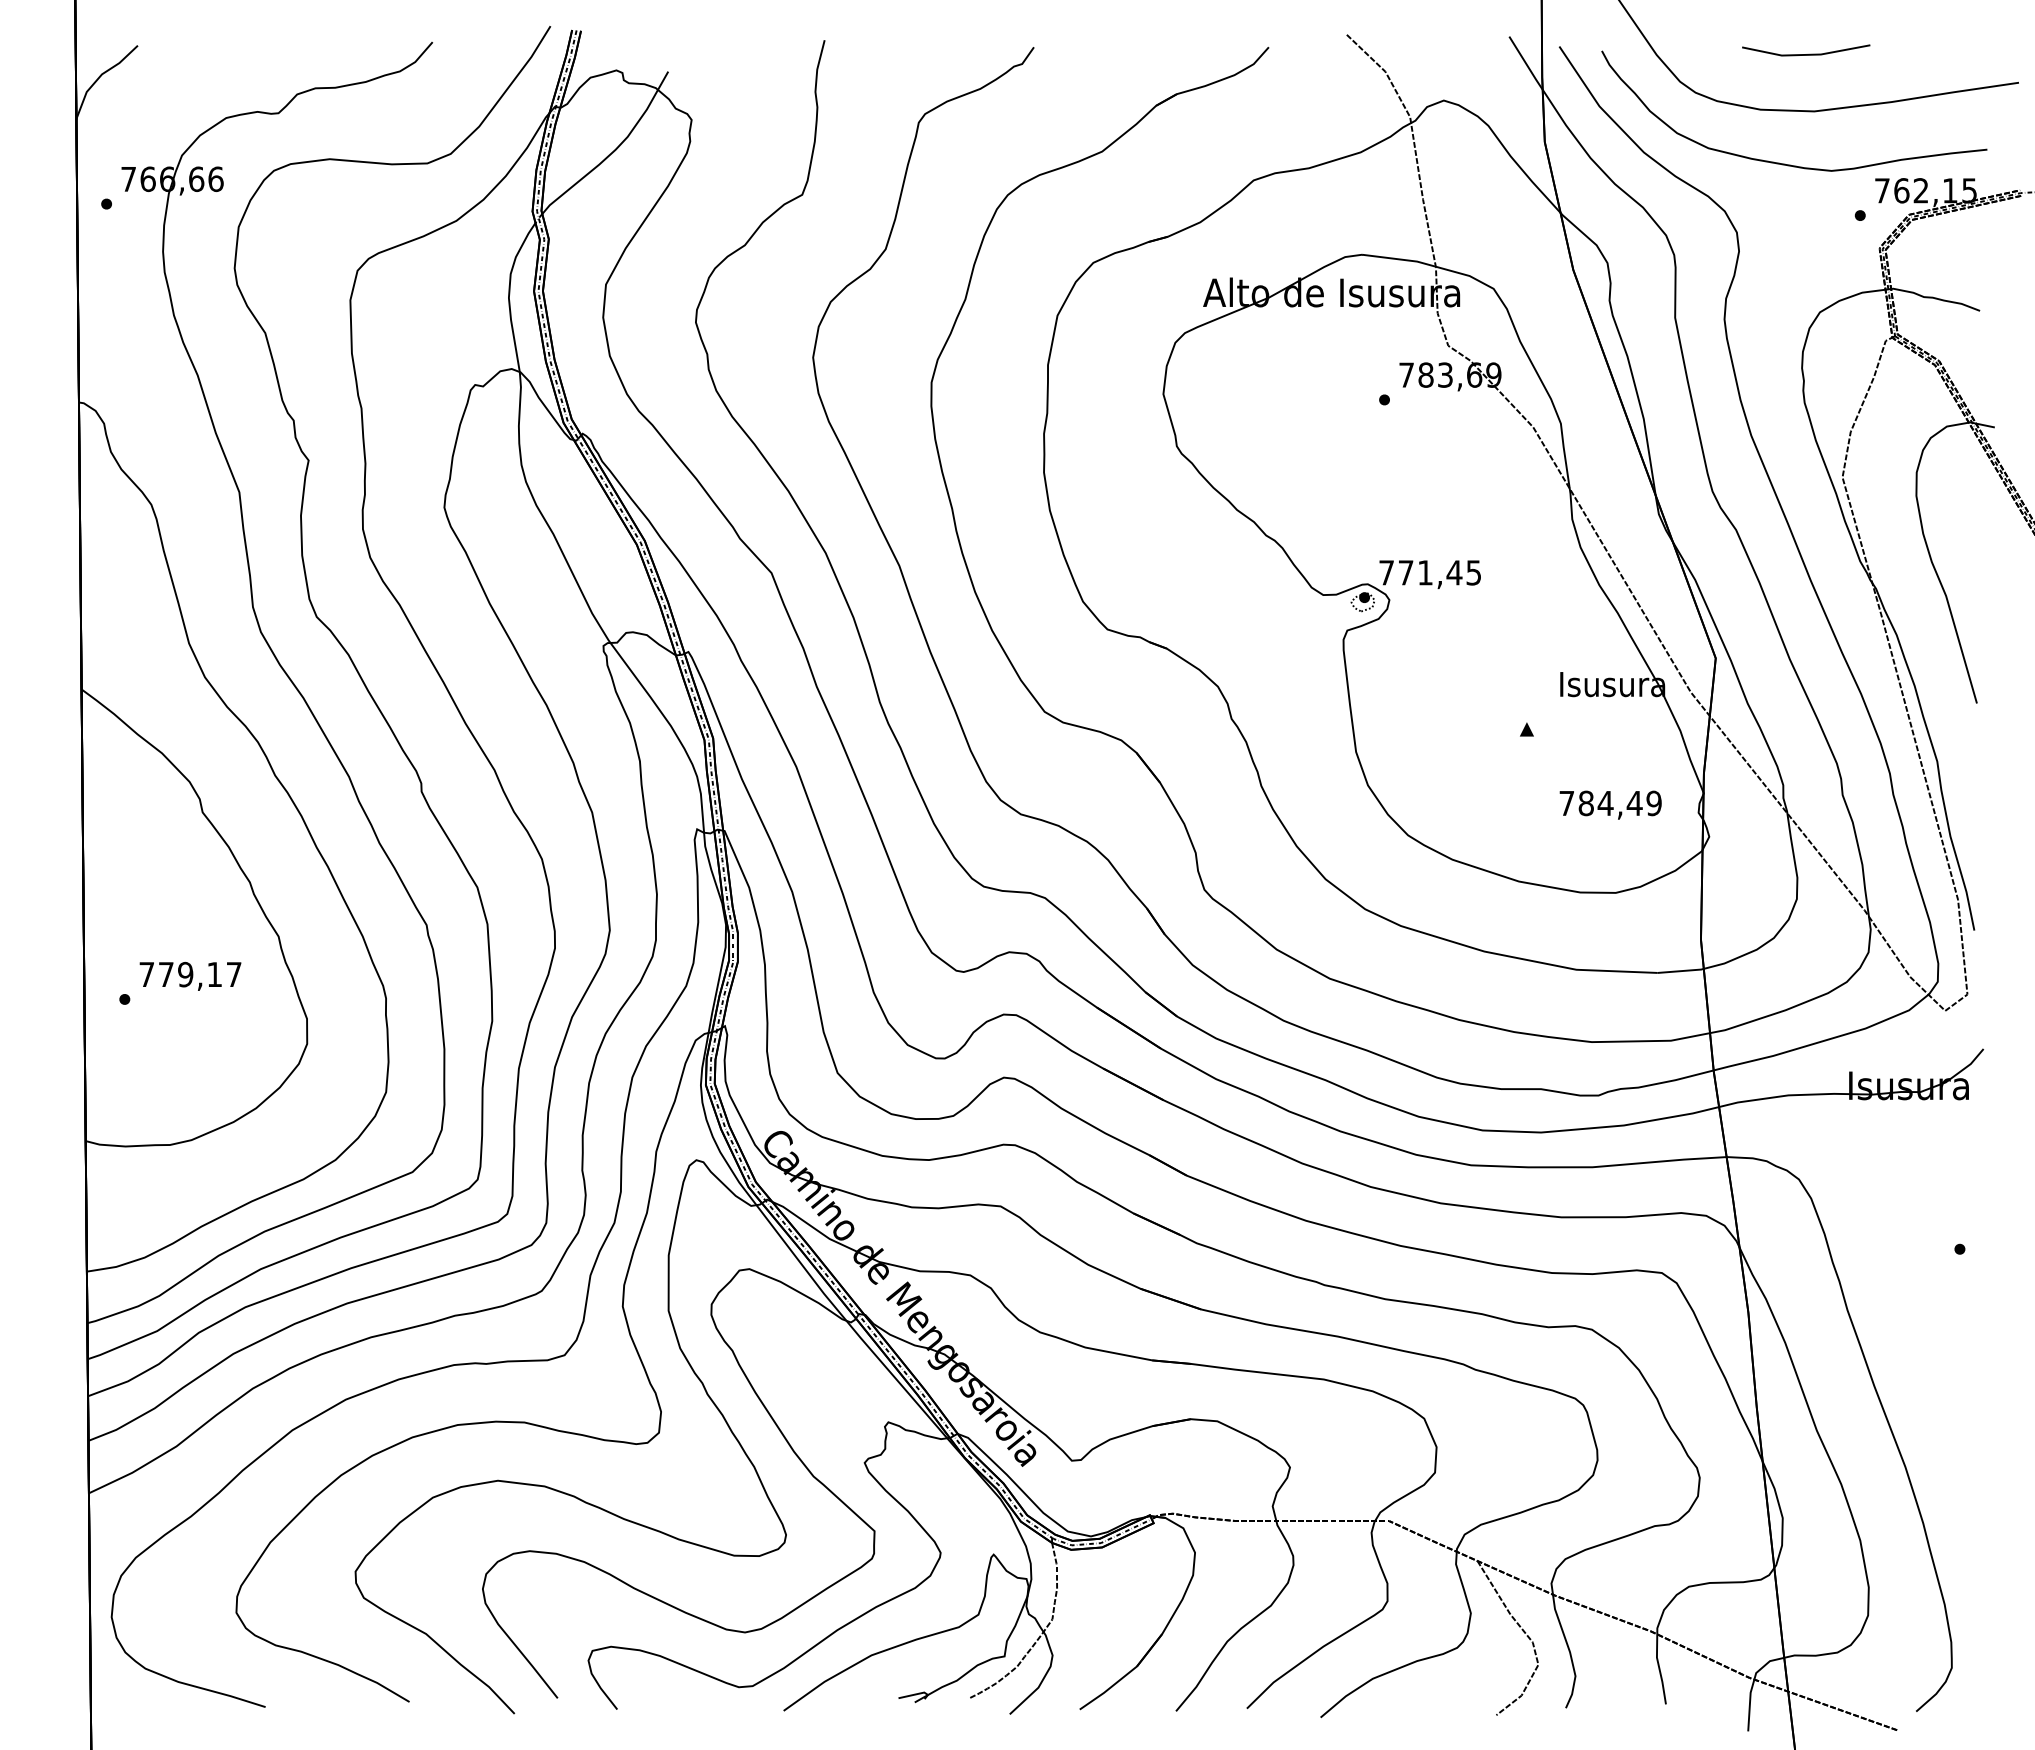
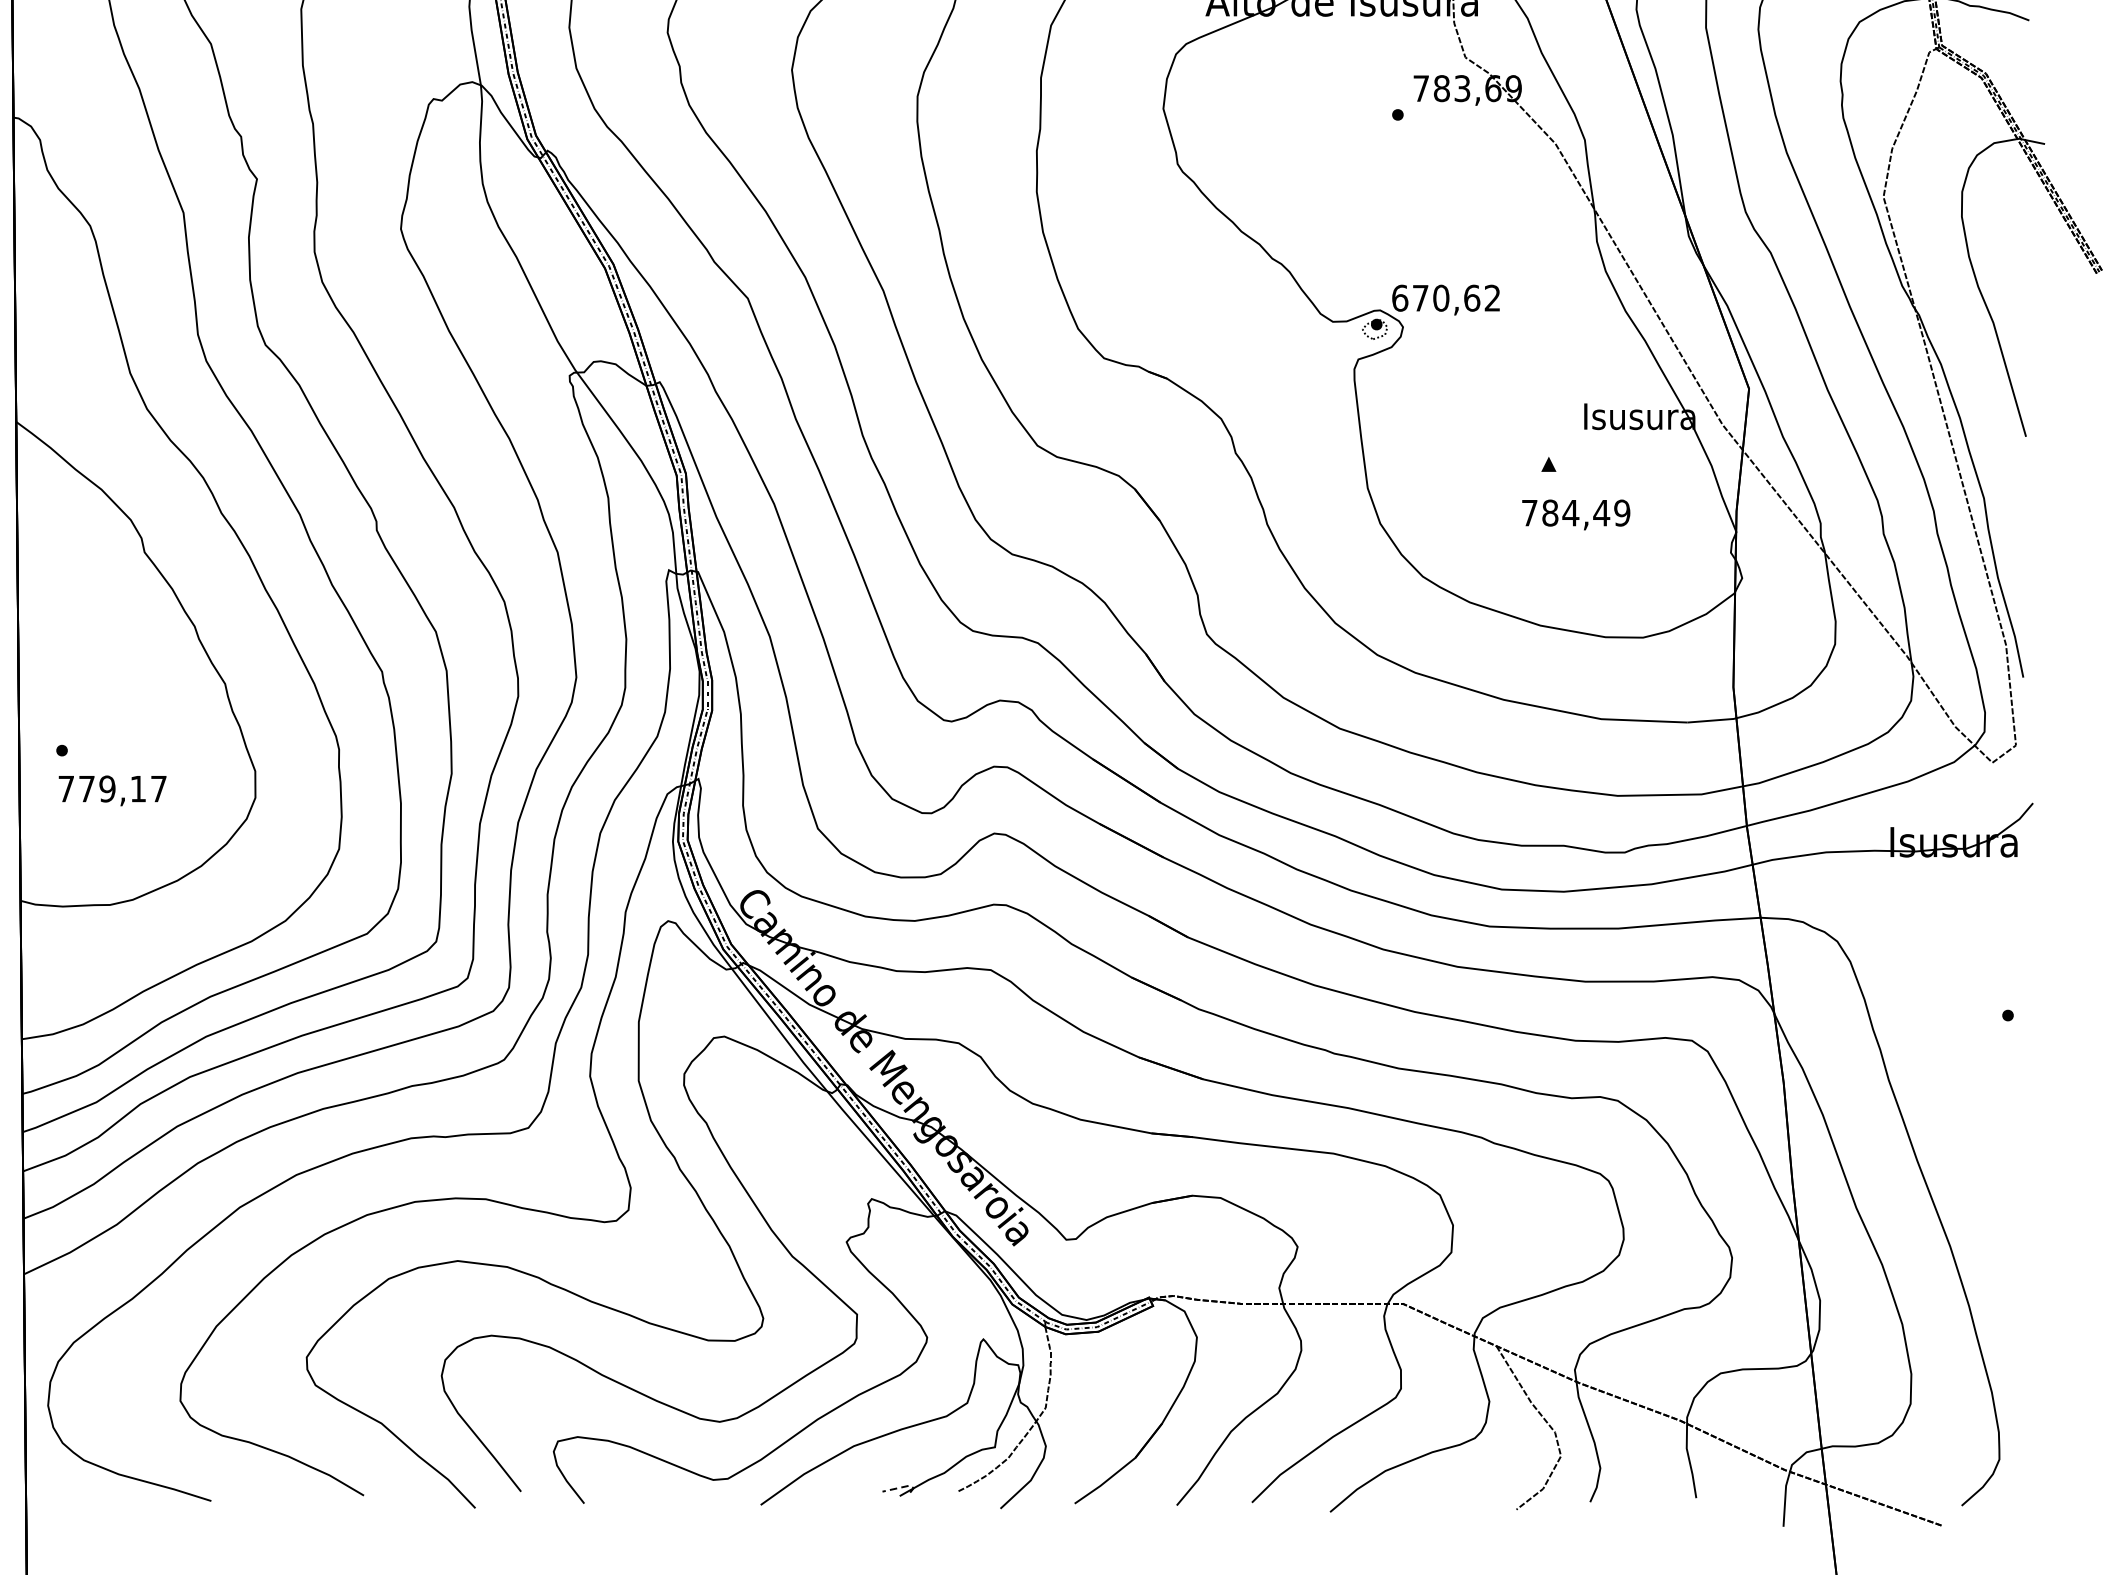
text: (1429, 572) -> (1445, 297), 771,45 -> 670,62
text: (1610, 804) -> (1575, 514), moved
text: (190, 975) -> (112, 789), moved
line: (917, 1694) -> (902, 1487), solid -> dashed

